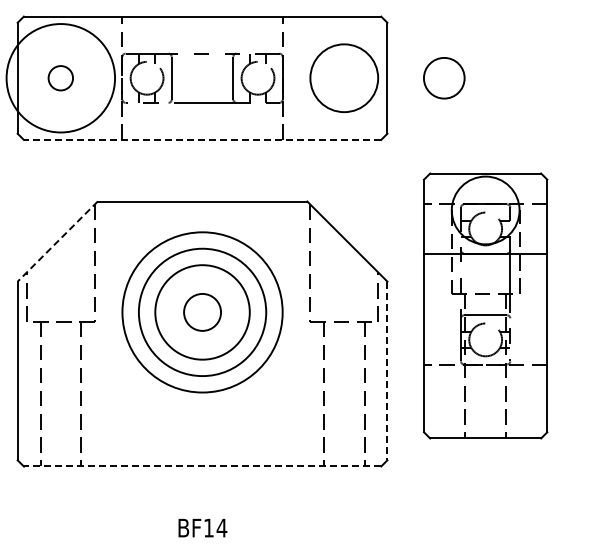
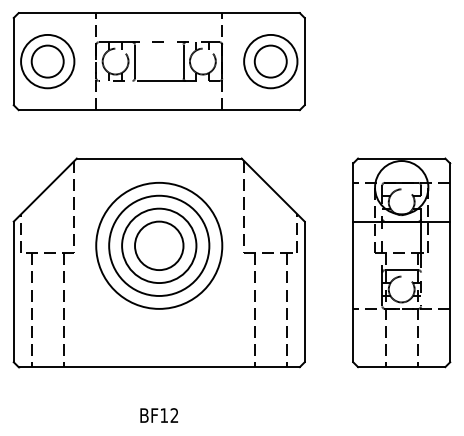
circle: (60, 77) -> (47, 61), size x1.67
circle: (60, 78) -> (47, 61), size x0.62
circle: (444, 78) -> (270, 61), moved
line: (202, 139) -> (159, 109), dashed -> solid
line: (57, 241) -> (45, 190), dashed -> solid
part: (485, 305) -> (401, 262), moved
circle: (202, 312) -> (159, 245), size x1.67
line: (387, 371) -> (304, 292), dashed -> solid
line: (202, 466) -> (159, 367), dashed -> solid
text: (221, 527) -> (174, 415), BF14 -> BF12

